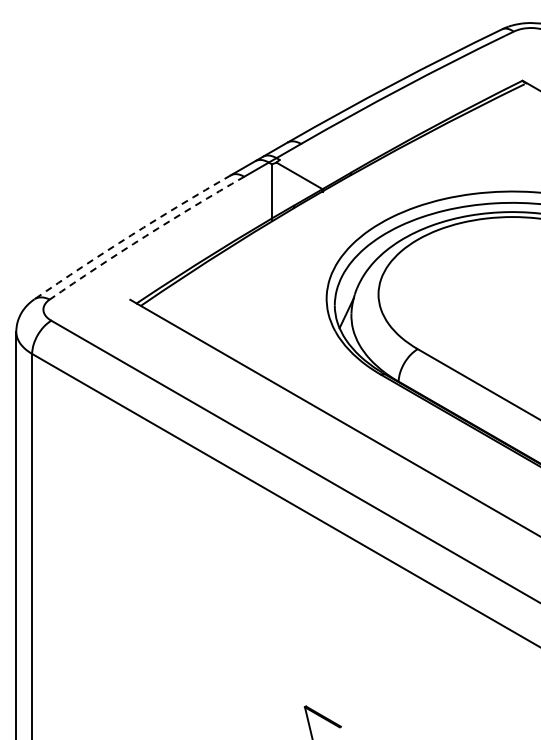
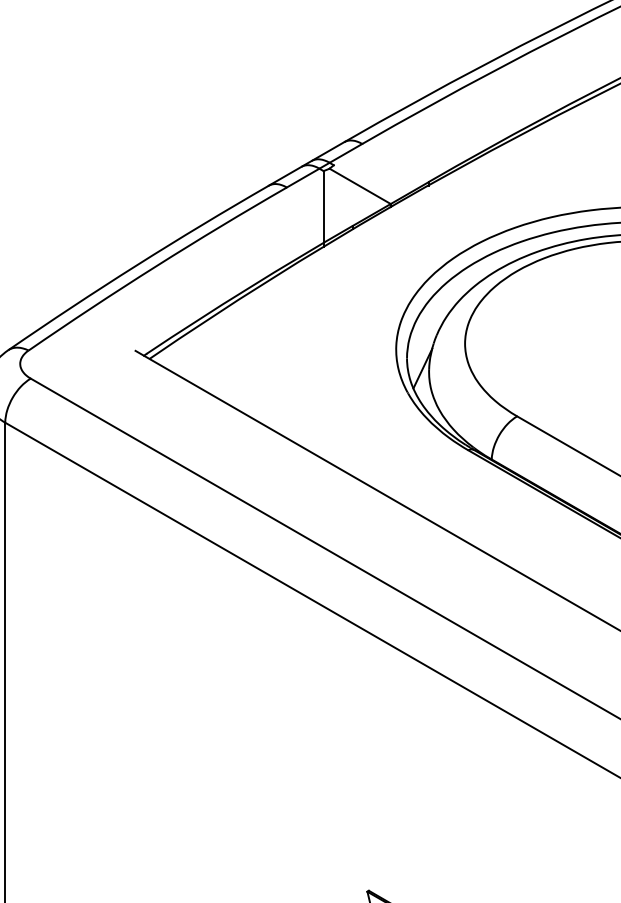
arc: (131, 235) -> (137, 265), dashed -> solid
arc: (145, 236) -> (155, 266), dashed -> solid

